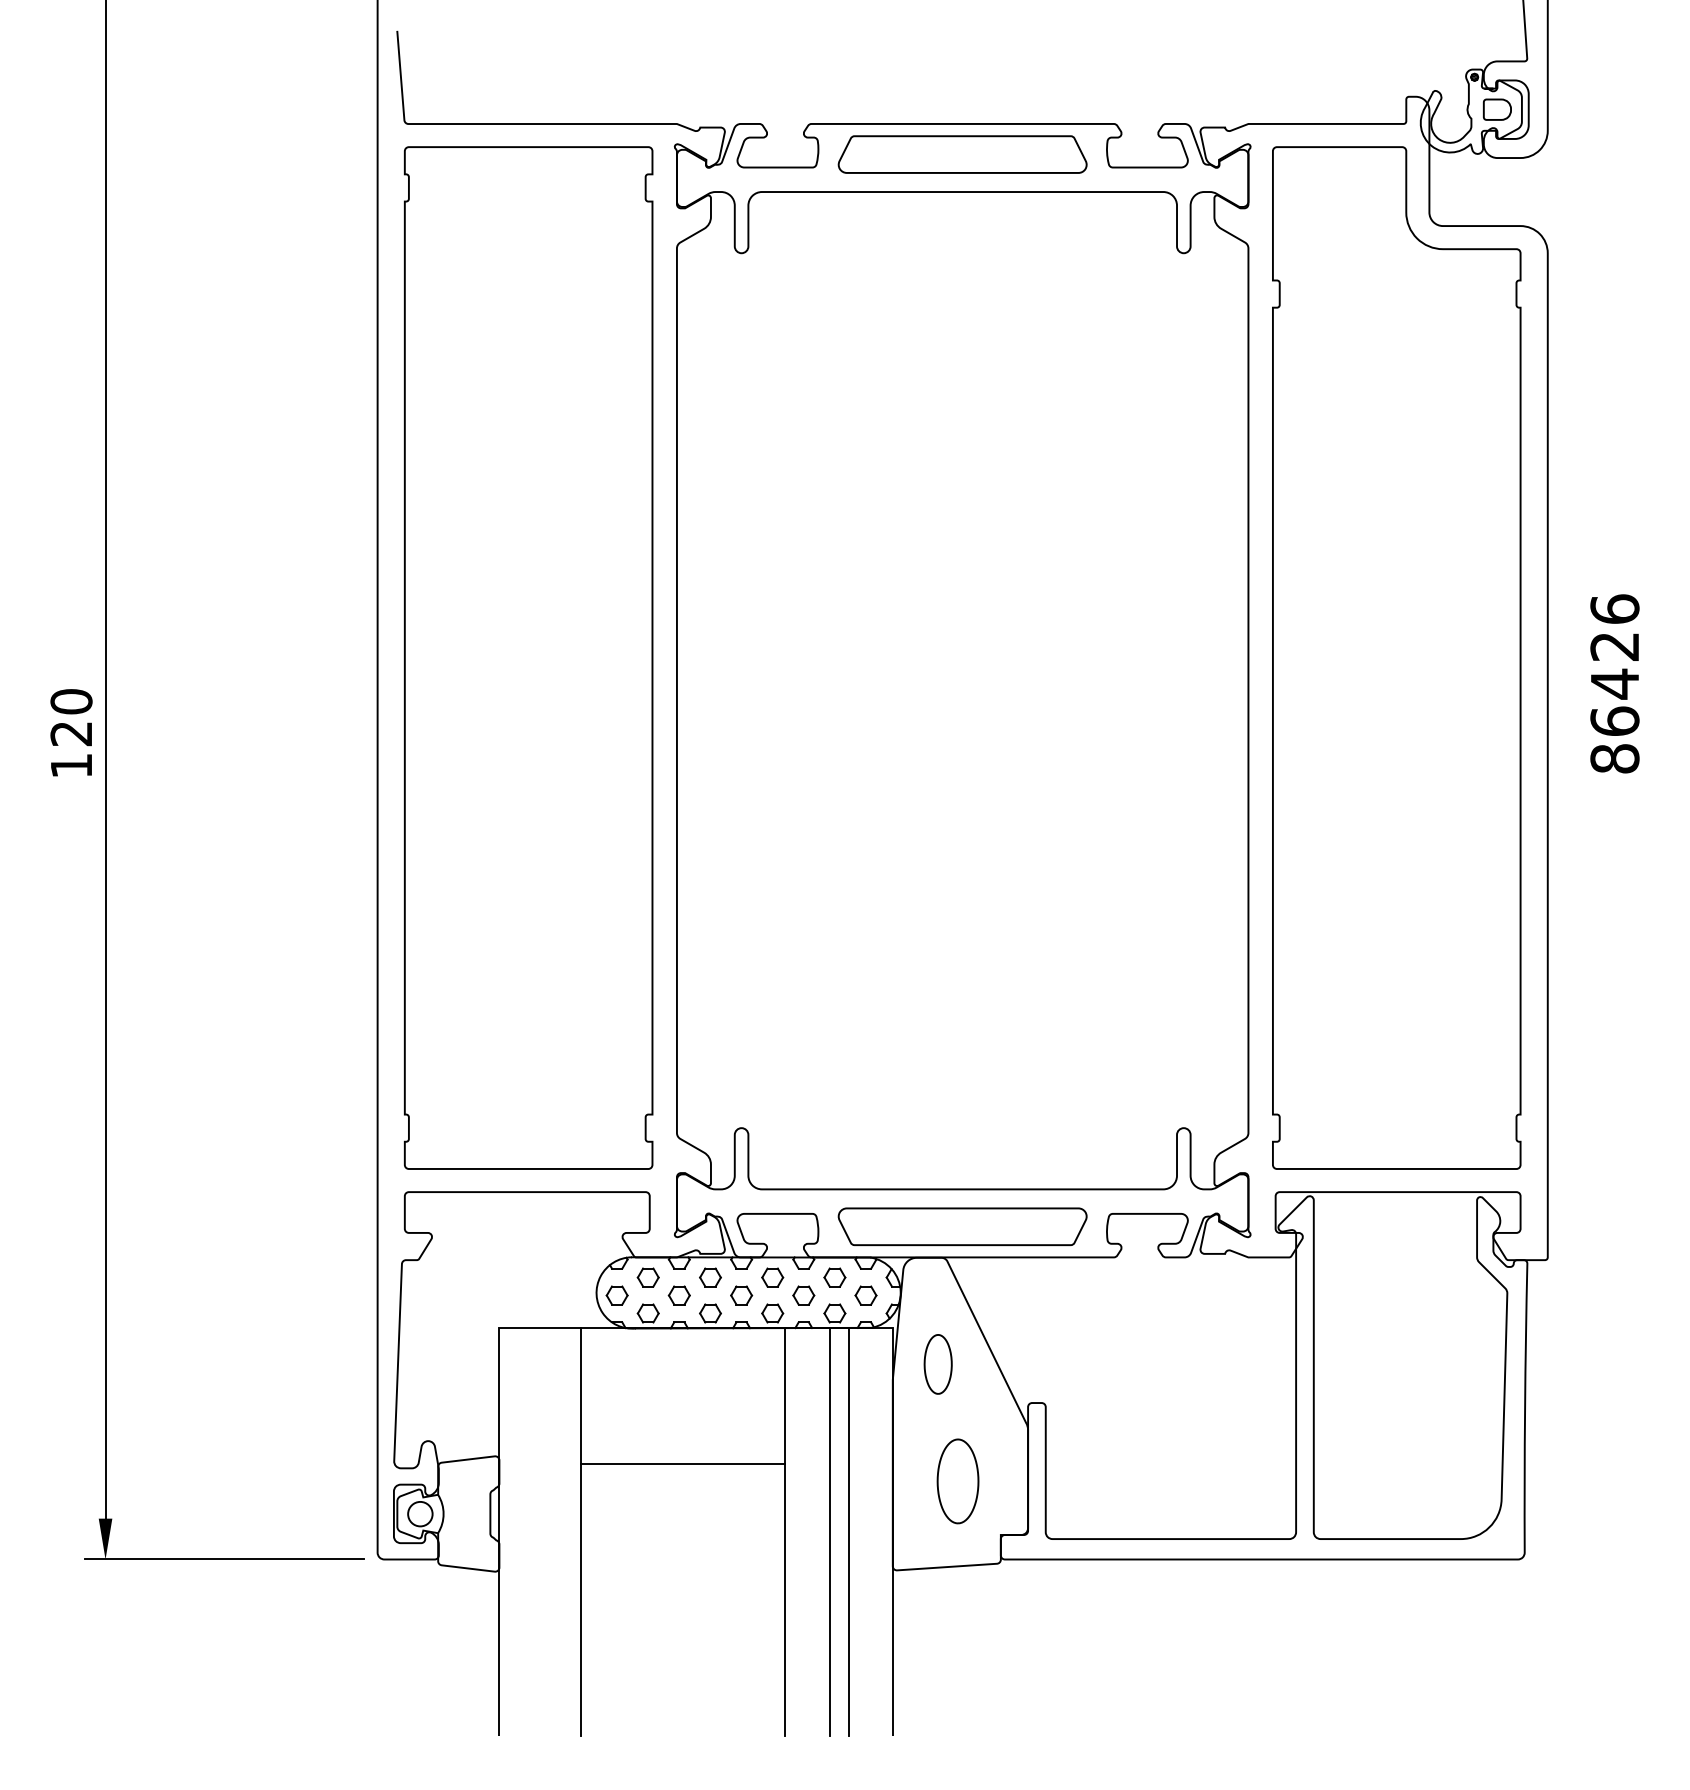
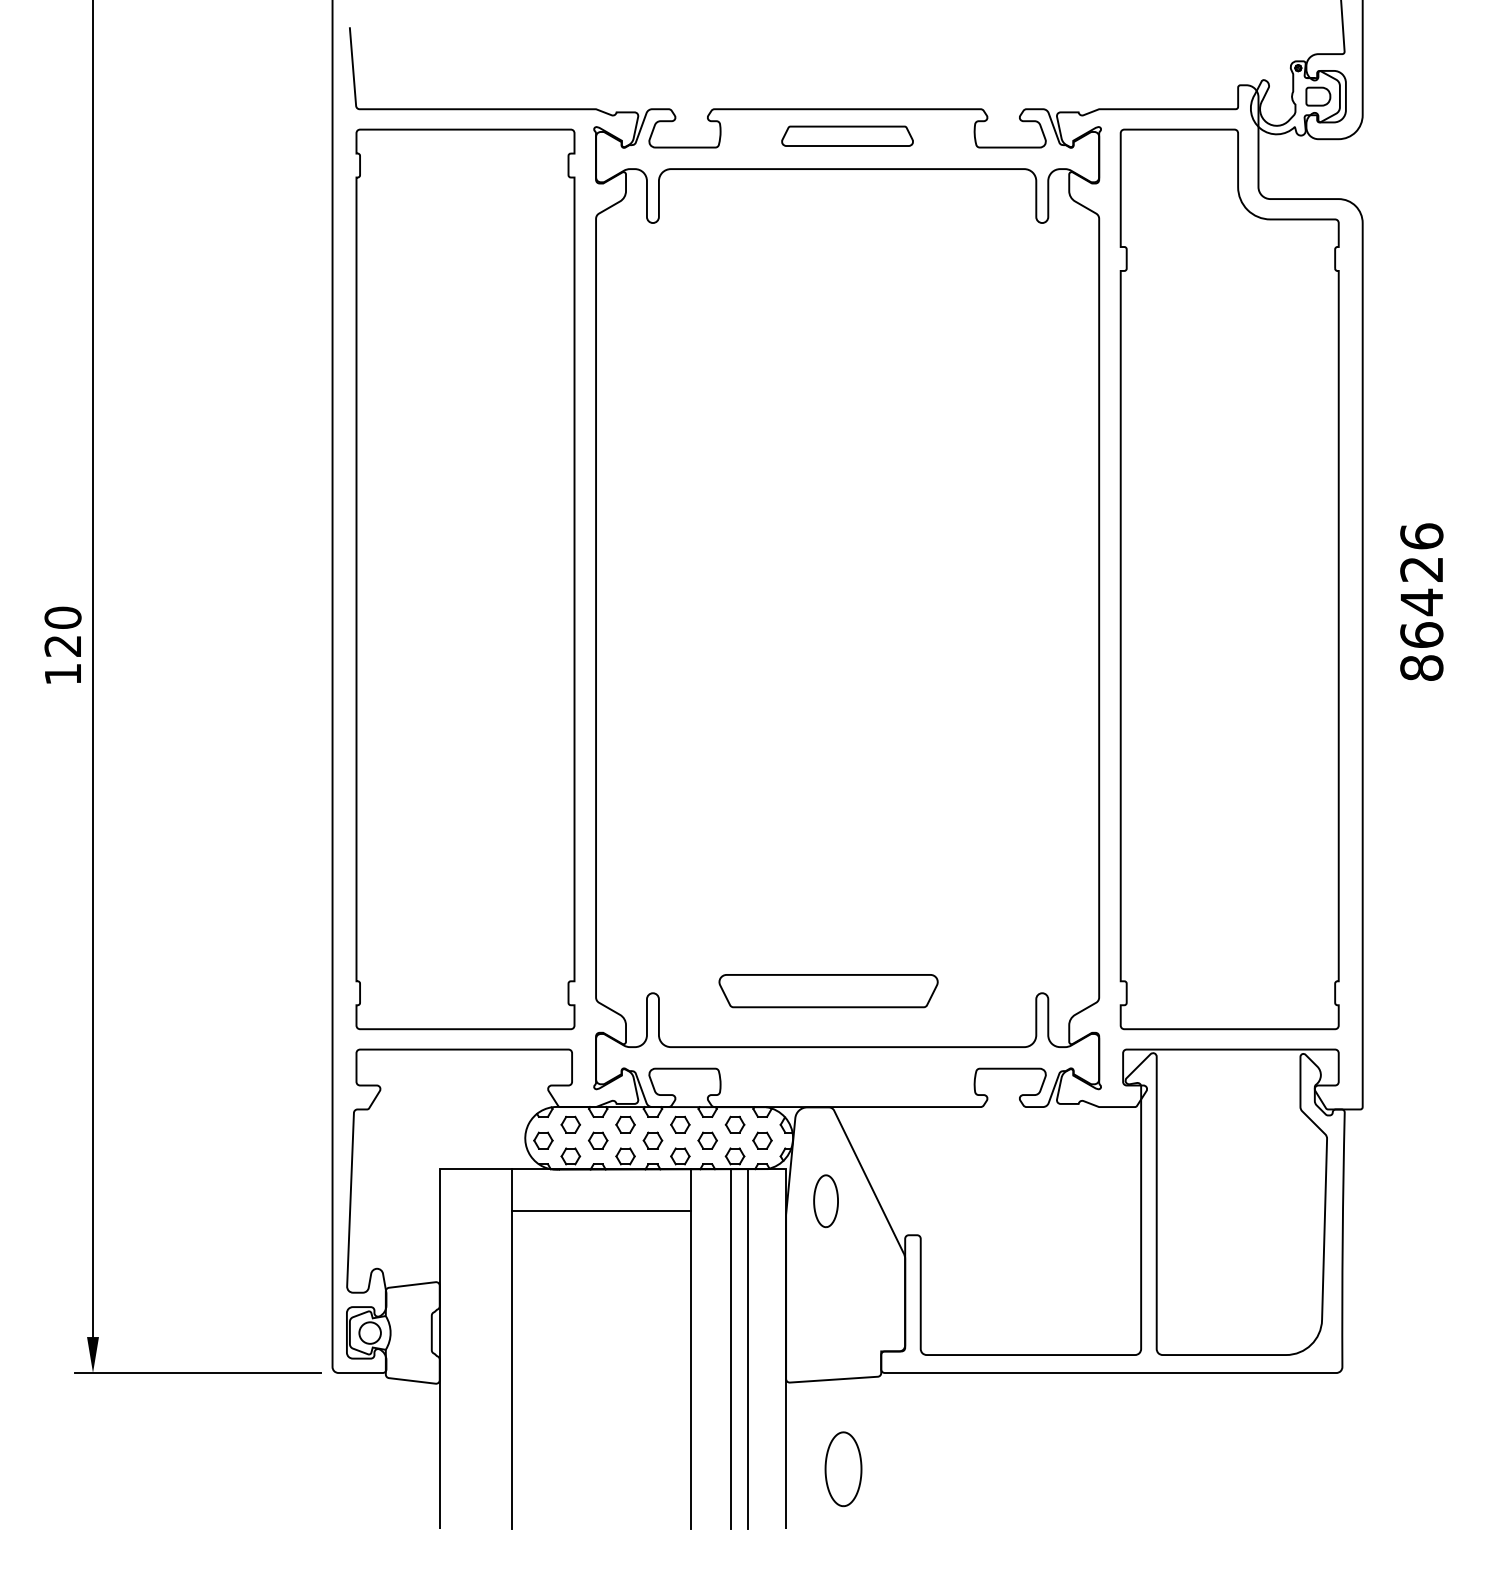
part: (962, 154) -> (847, 136), size x0.6
part: (962, 1227) -> (828, 991), moved
line: (683, 1464) -> (601, 1211), moved
part: (958, 1481) -> (843, 1469), moved

